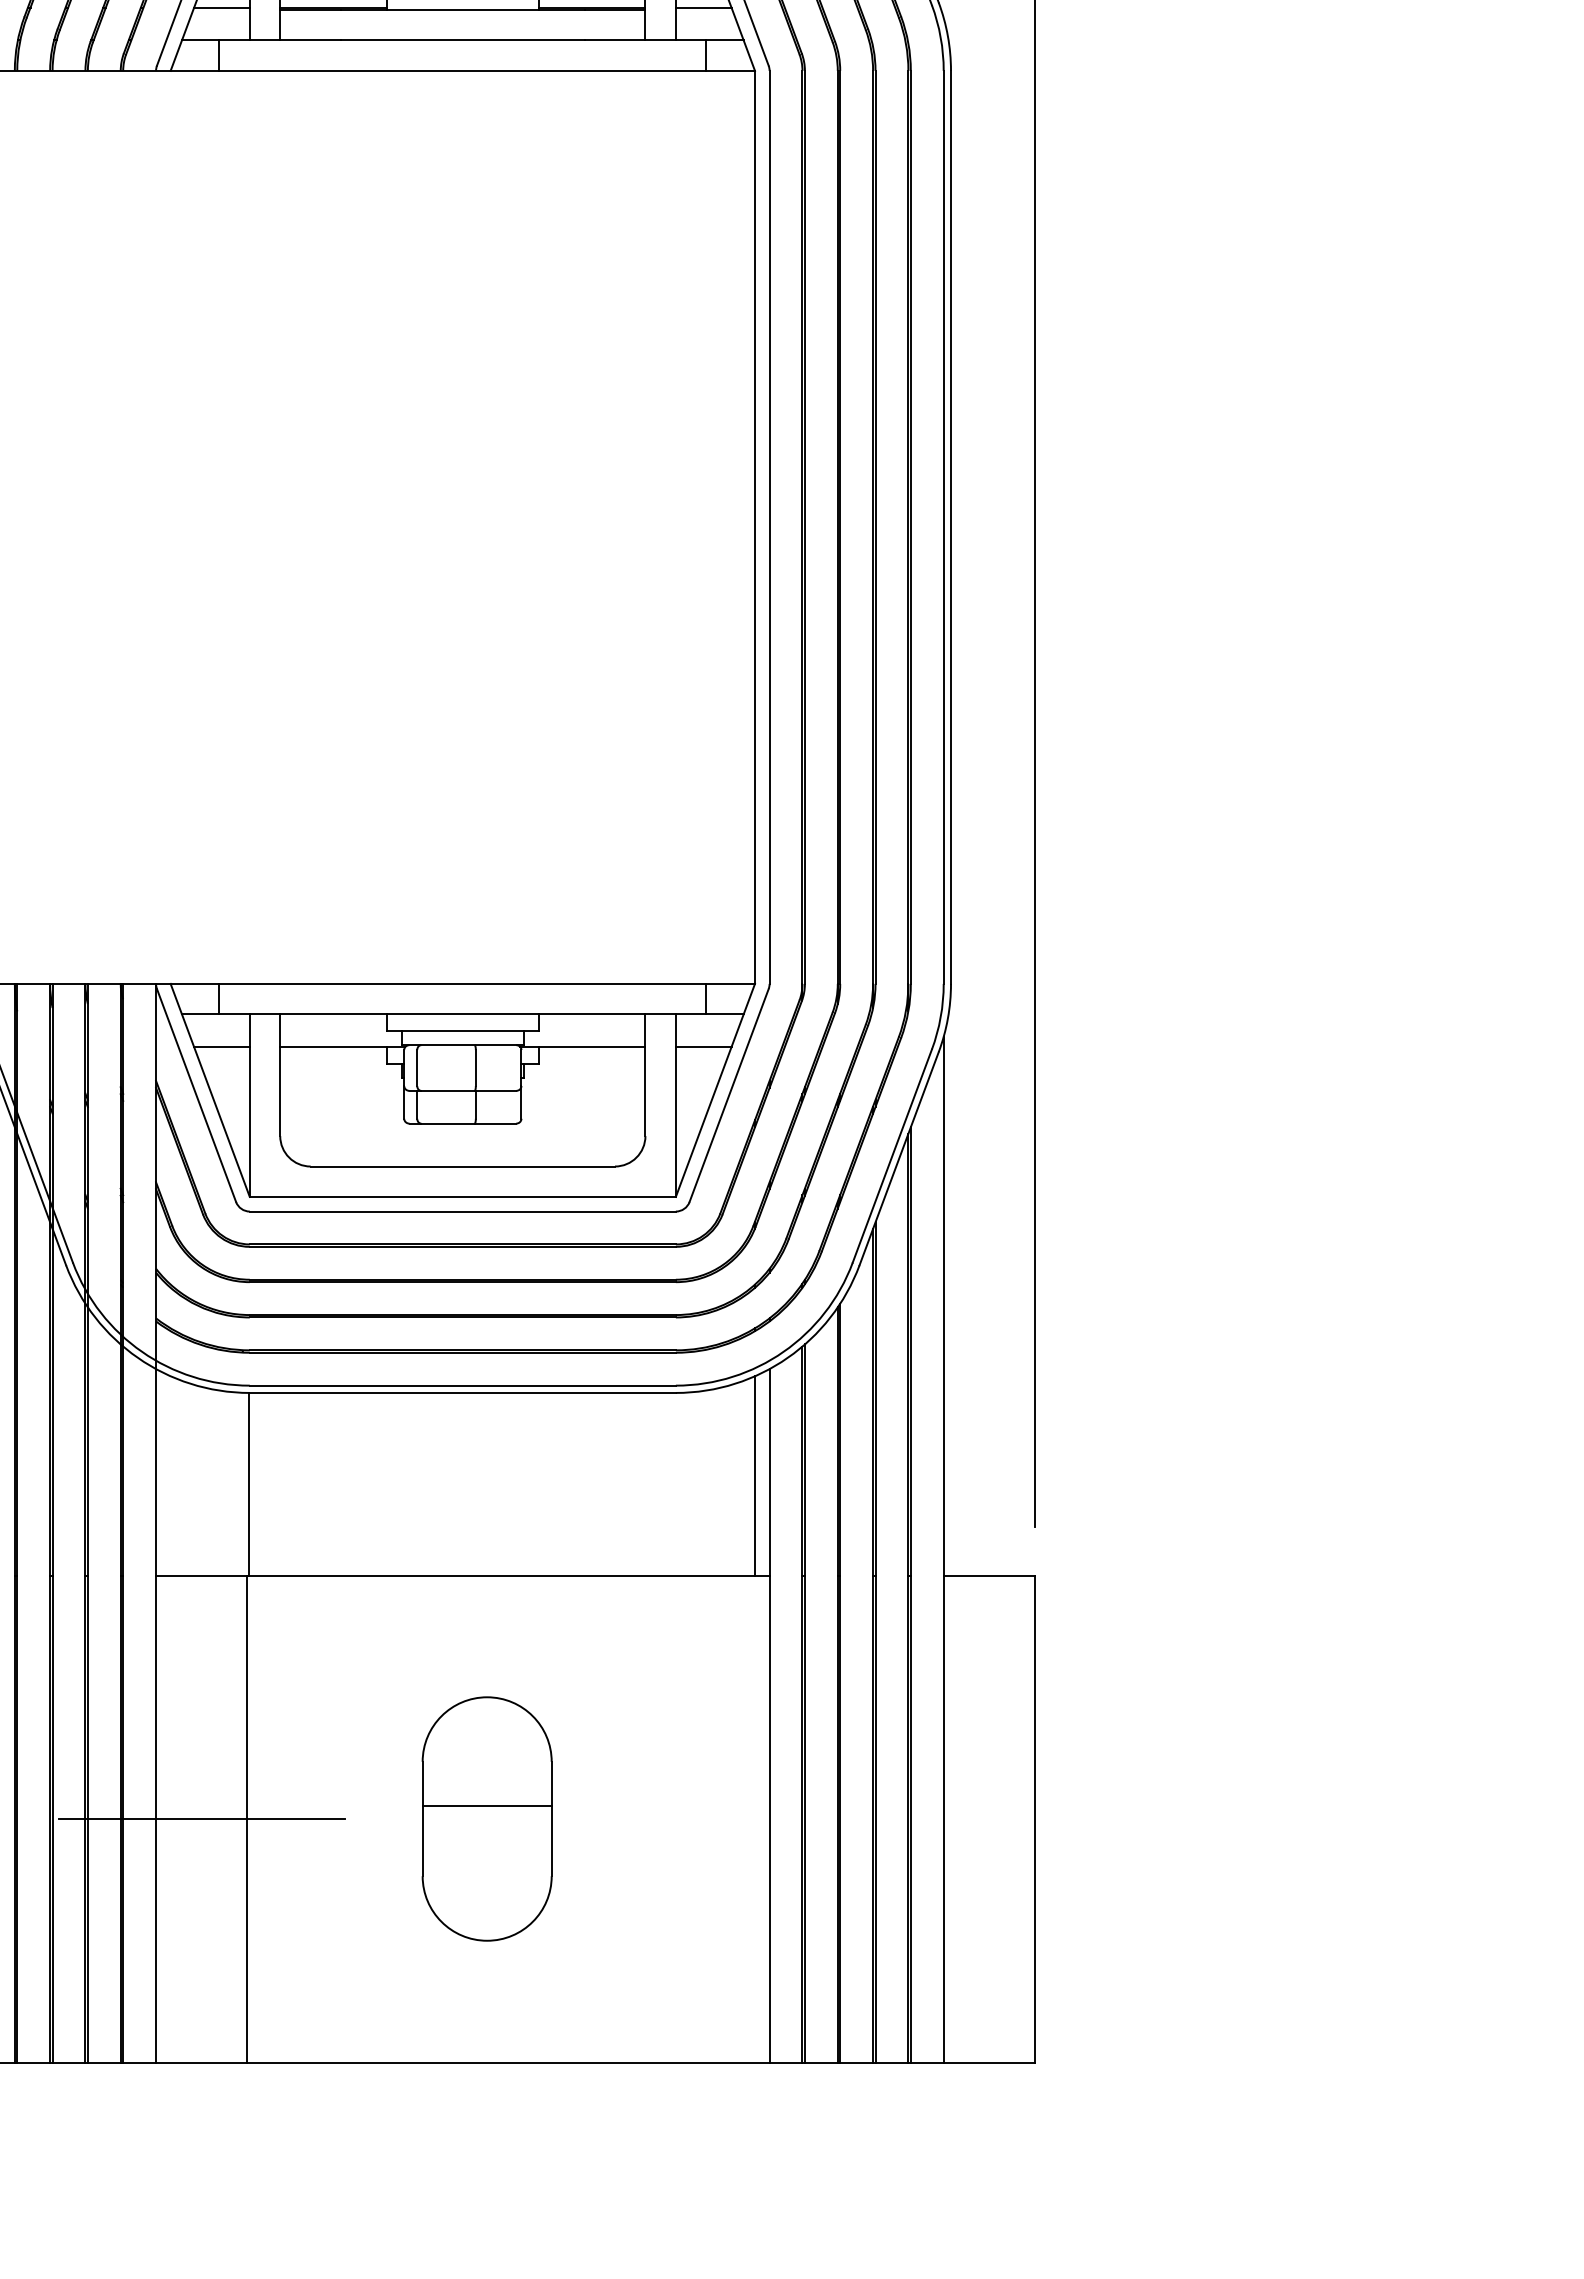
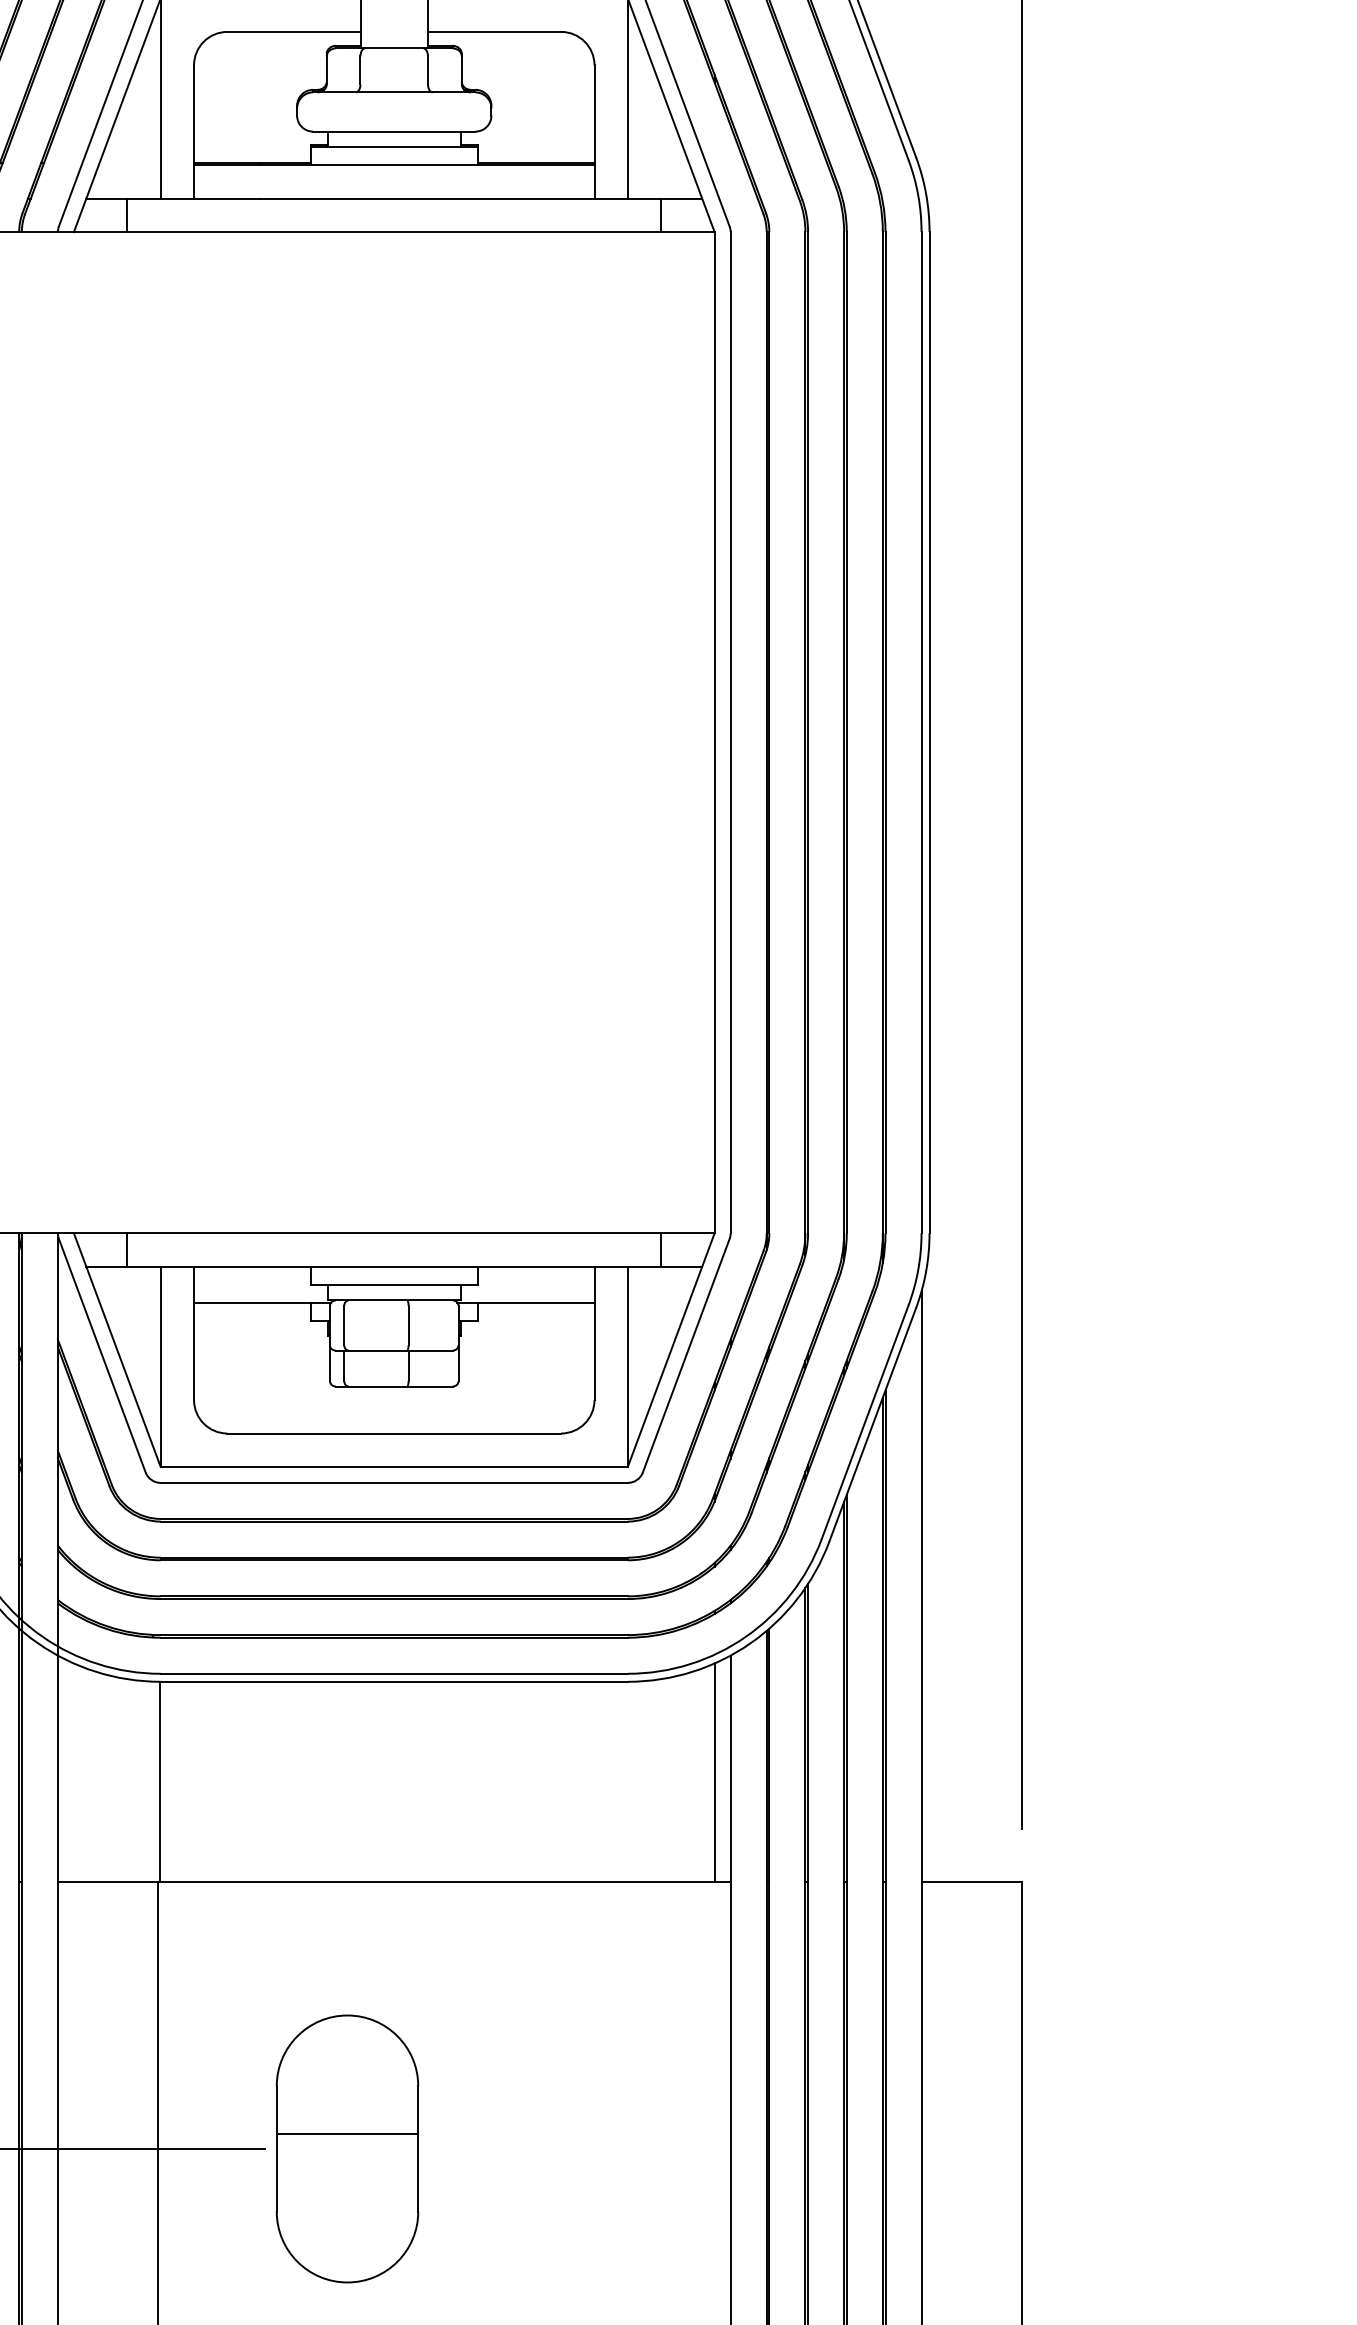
line: (221, 7) -> (129, 162), removed
line: (703, 7) -> (658, 162), removed
line: (221, 1047) -> (129, 1303), removed
line: (703, 1047) -> (658, 1303), removed
part: (486, 1818) -> (346, 2148), moved

